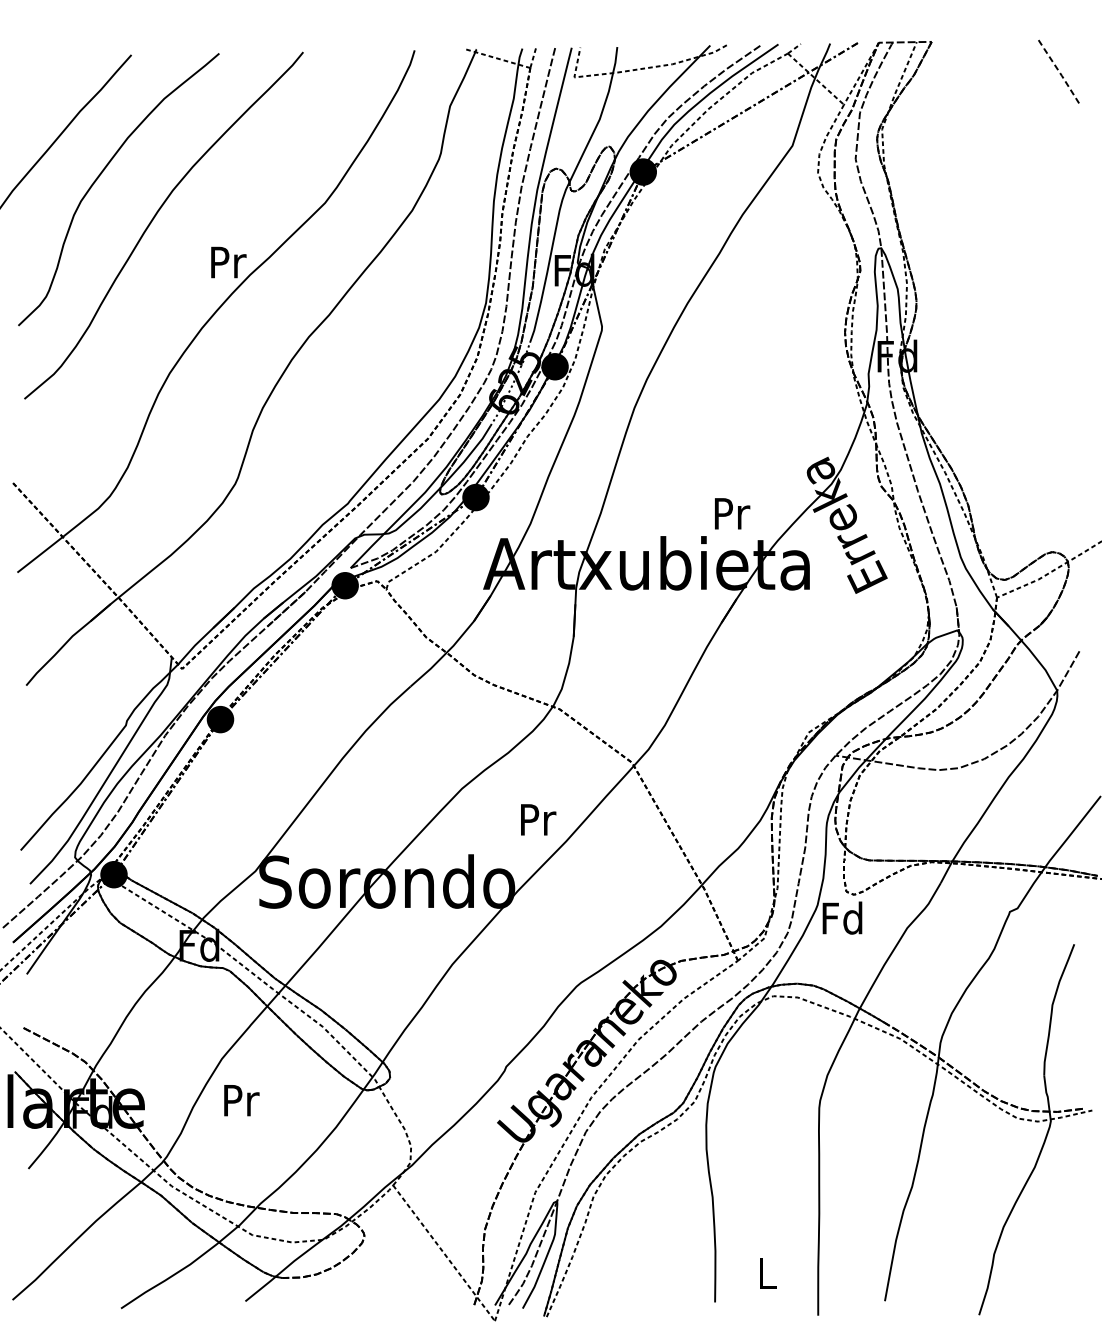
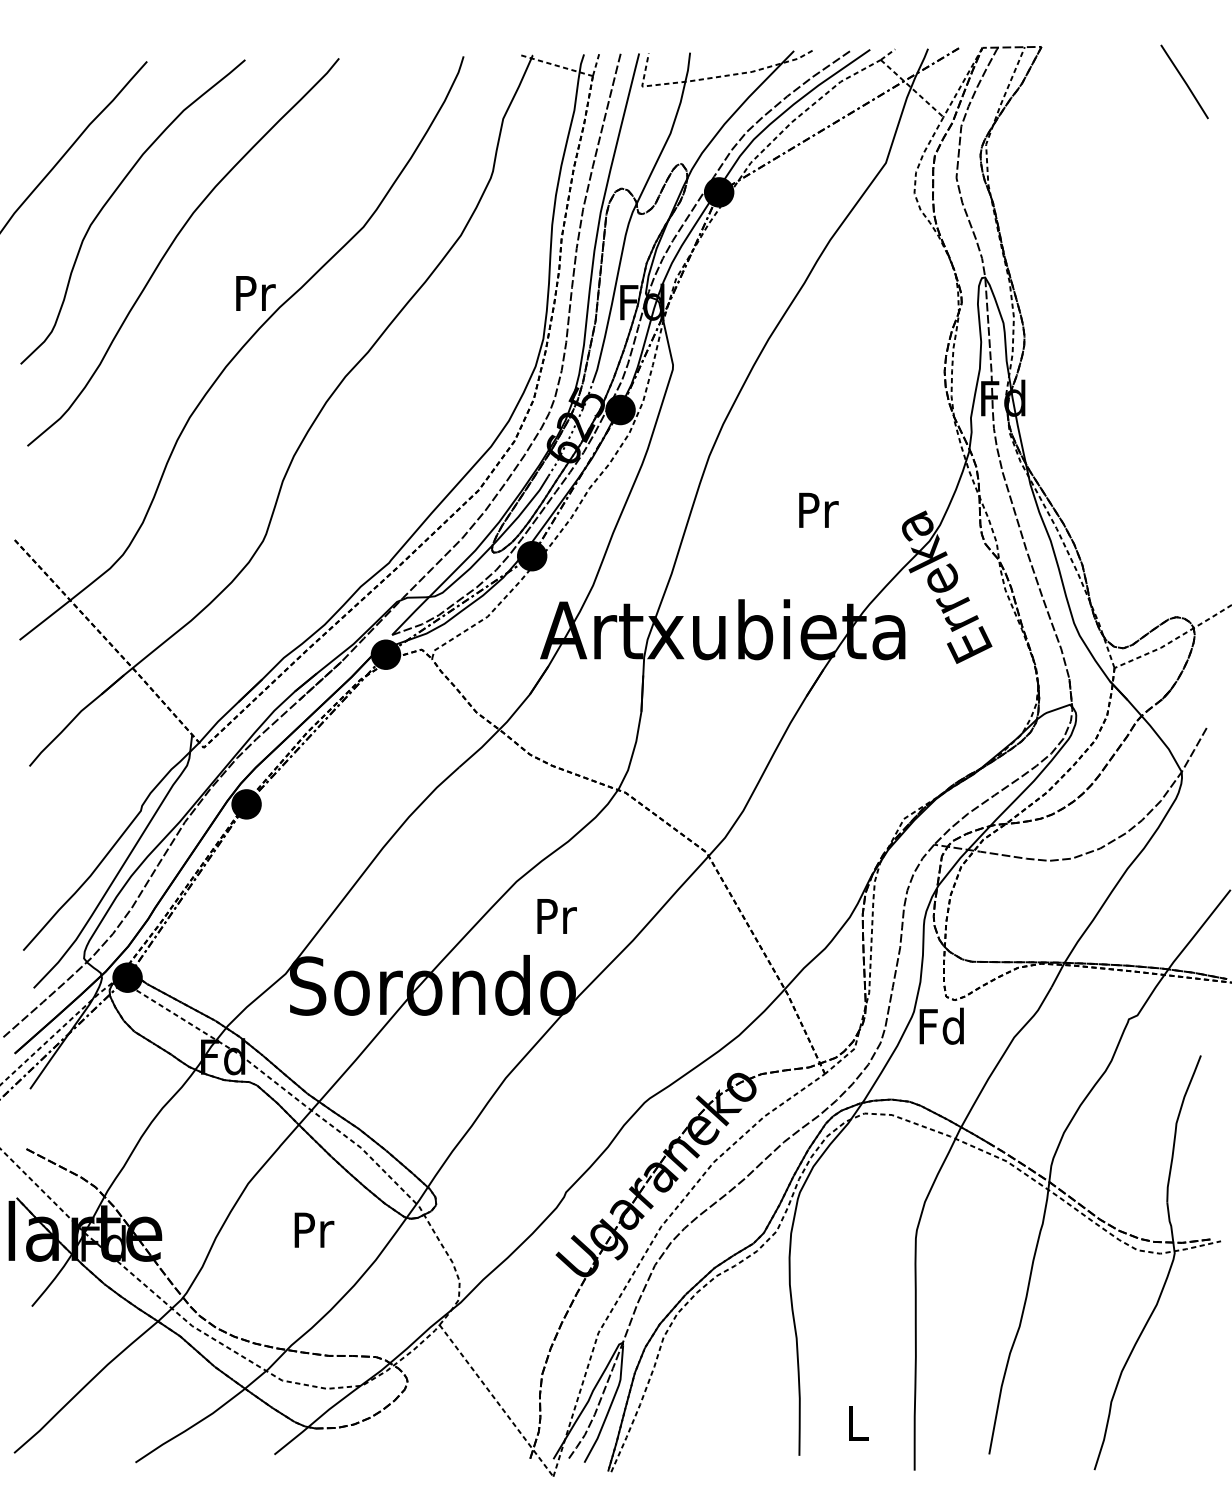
line: (1060, 73) -> (1185, 82), dashed -> solid
text: (732, 513) -> (818, 509), moved
text: (538, 819) -> (556, 916), moved
text: (241, 1099) -> (314, 1229), moved

